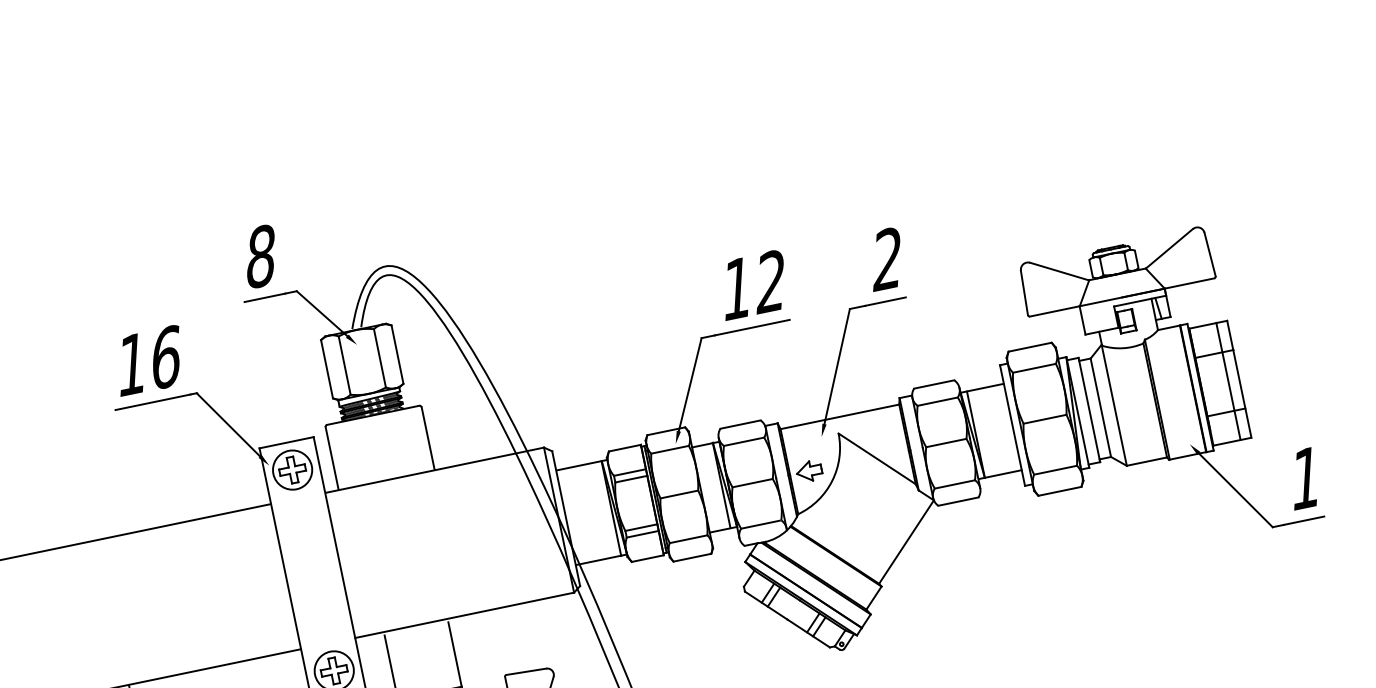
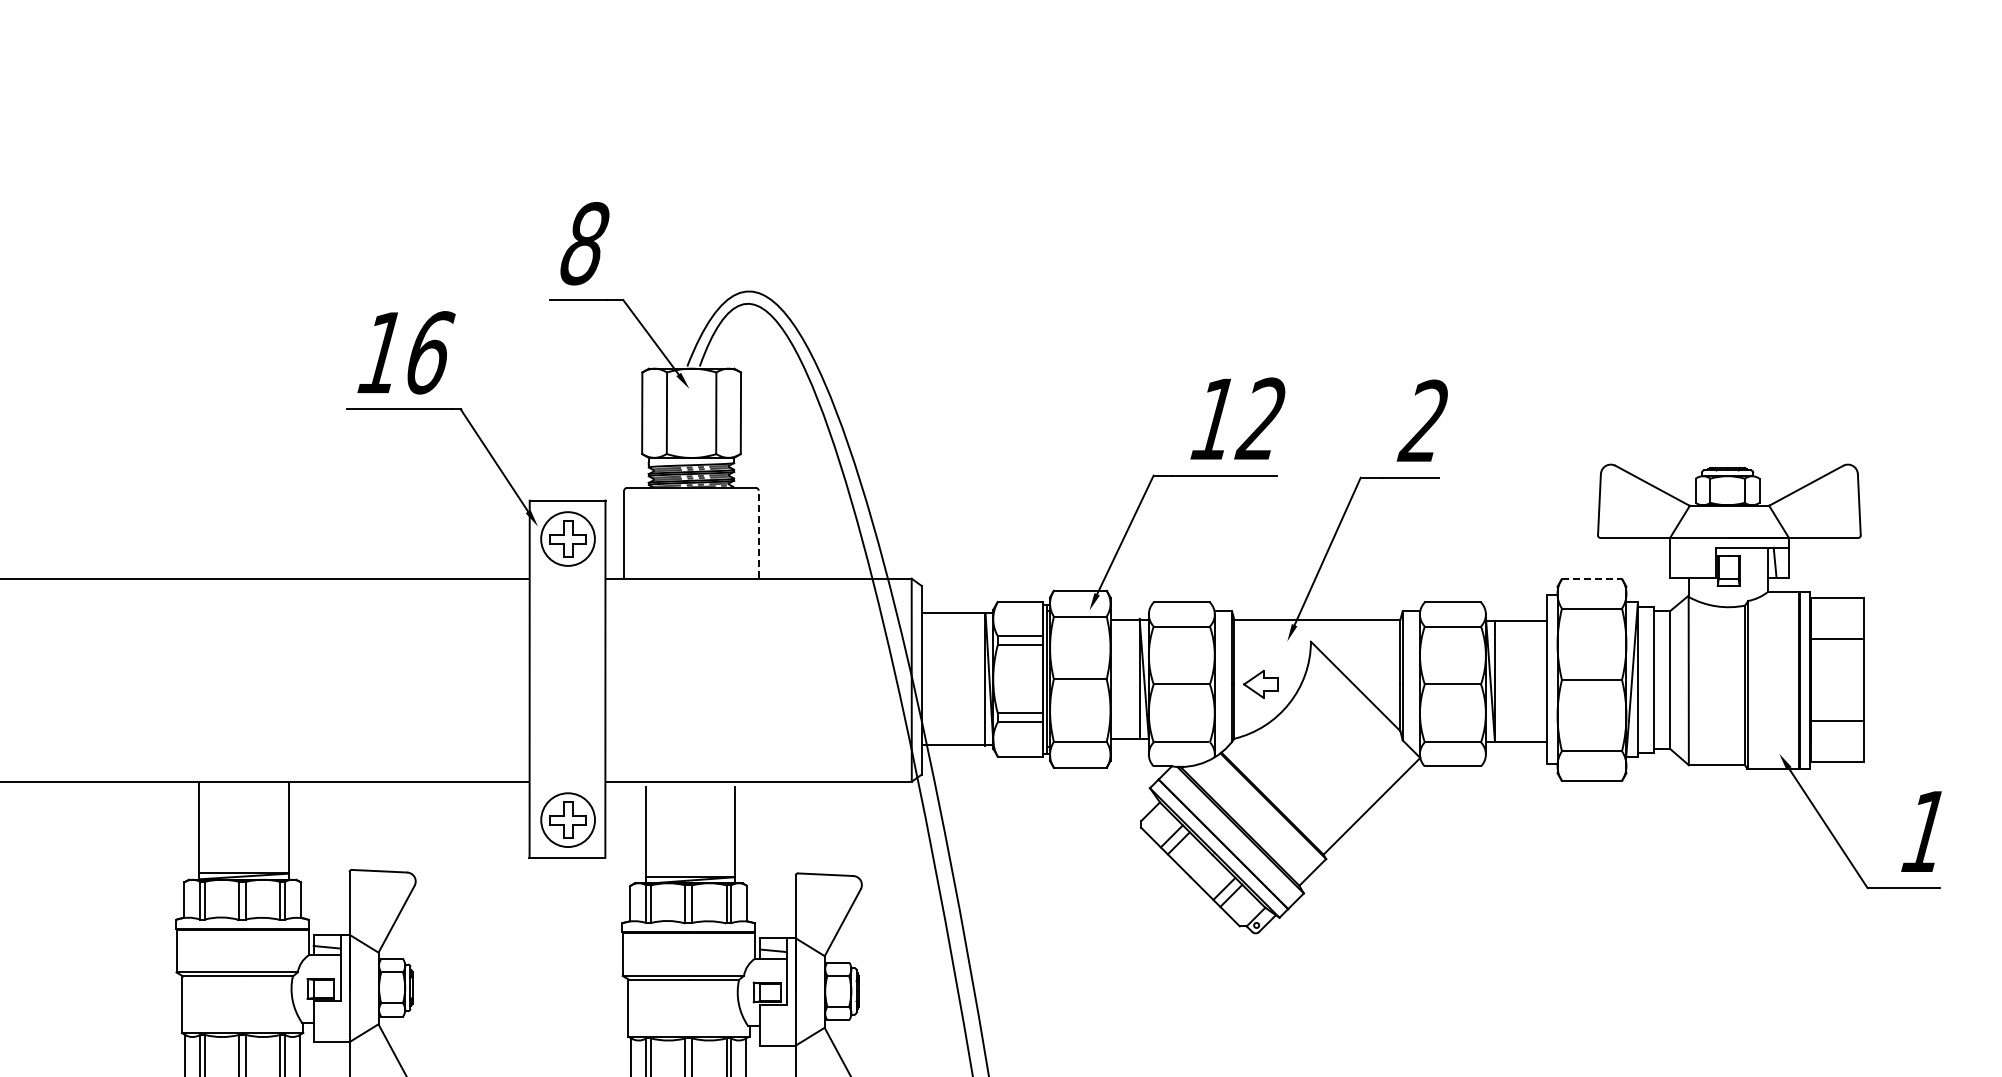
line: (1030, 347) -> (1592, 579), solid -> dashed
line: (1228, 381) -> (1848, 680), removed
line: (428, 438) -> (758, 534), solid -> dashed

